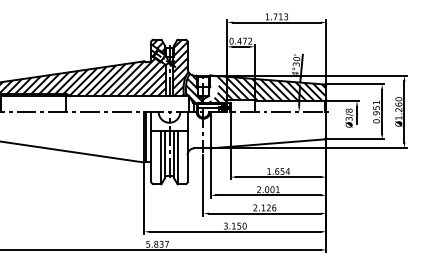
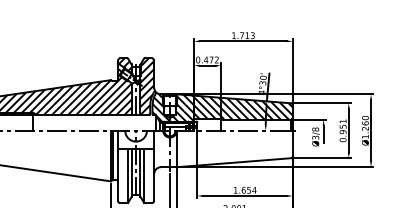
hatch: (212, 88) -> (179, 107), added

